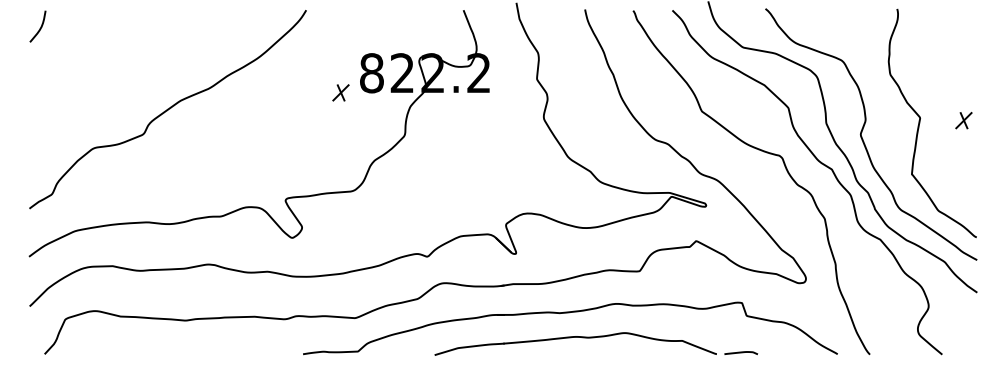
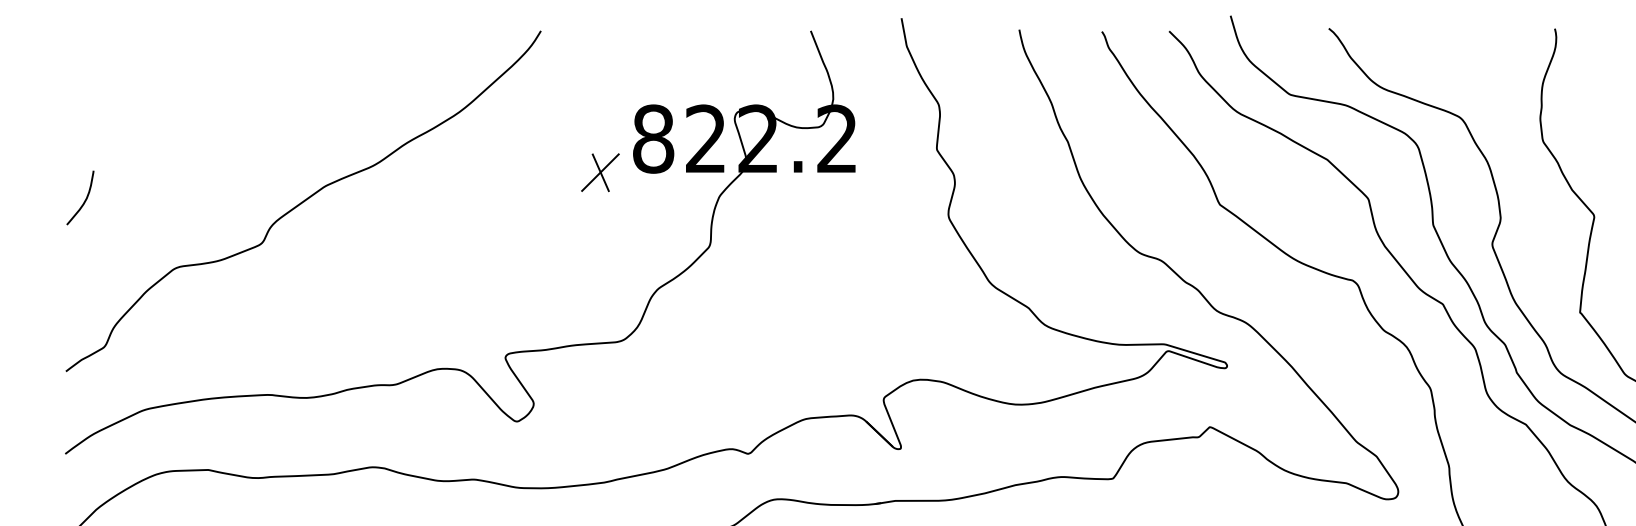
curve: (39, 28) -> (83, 201), moved
part: (340, 92) -> (599, 172), size x1.4

